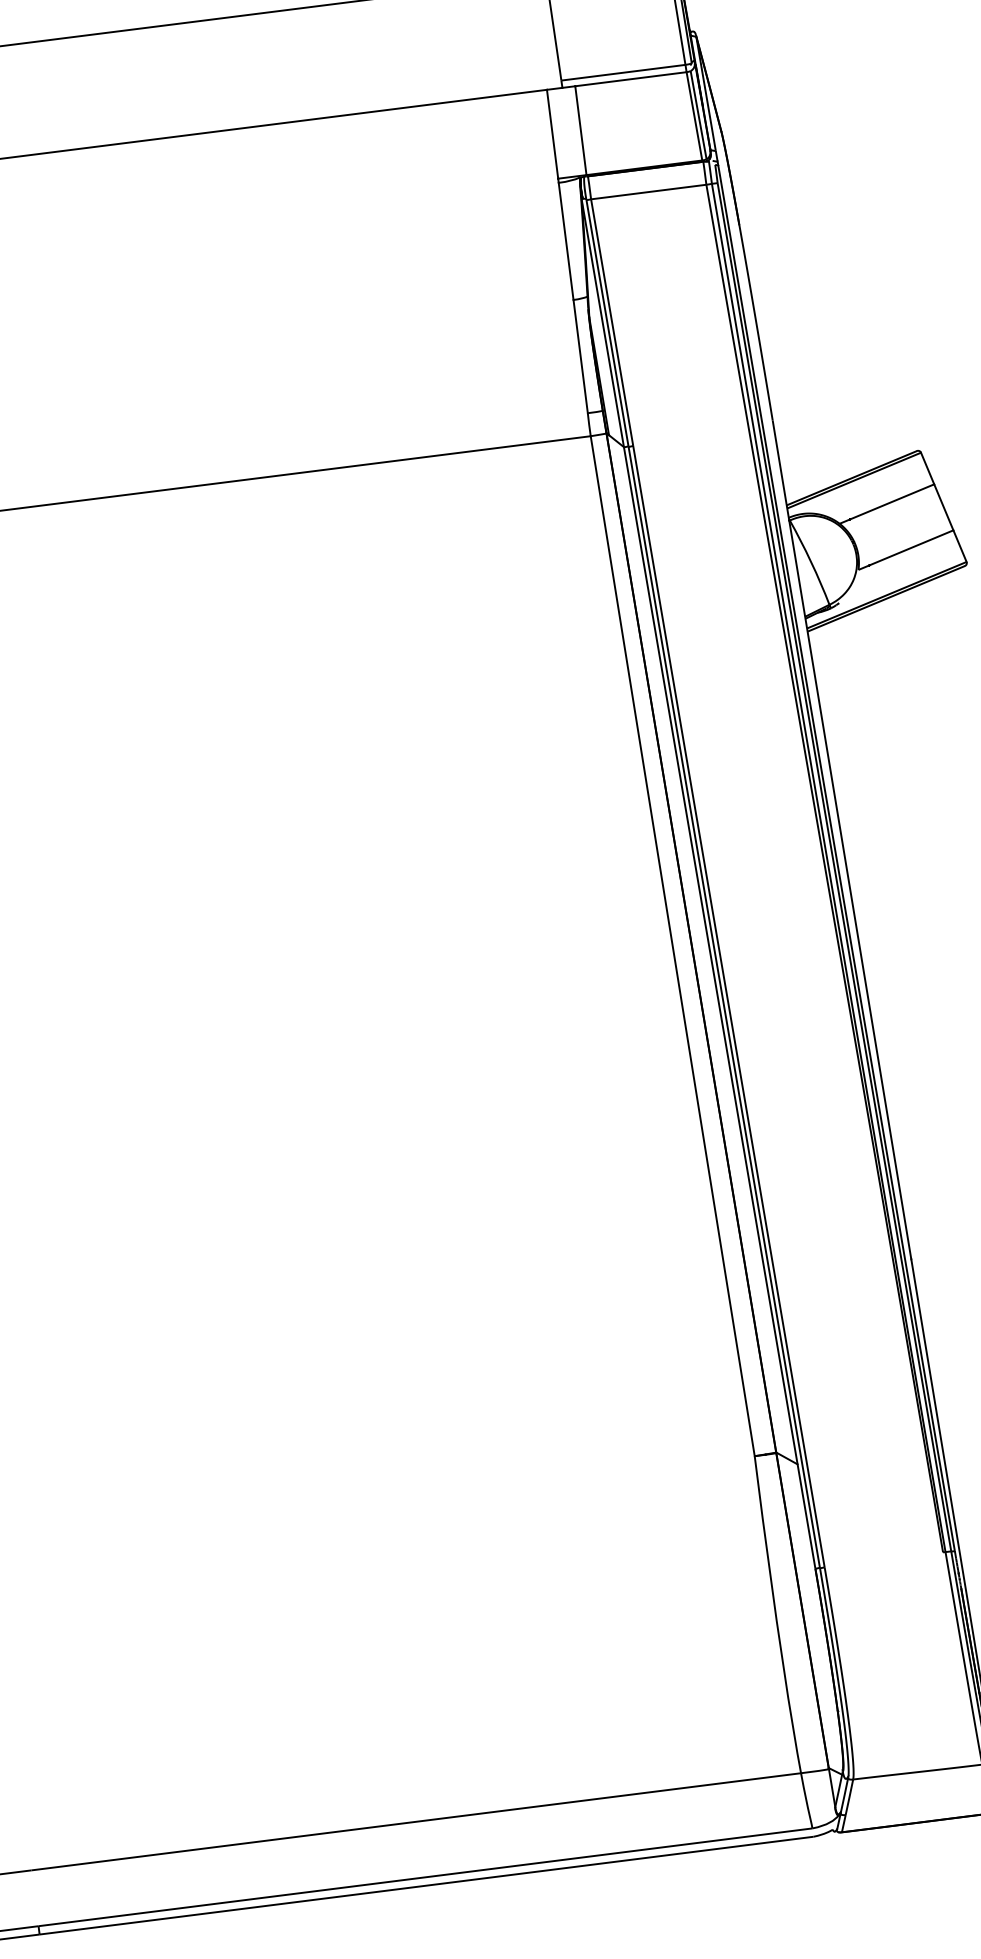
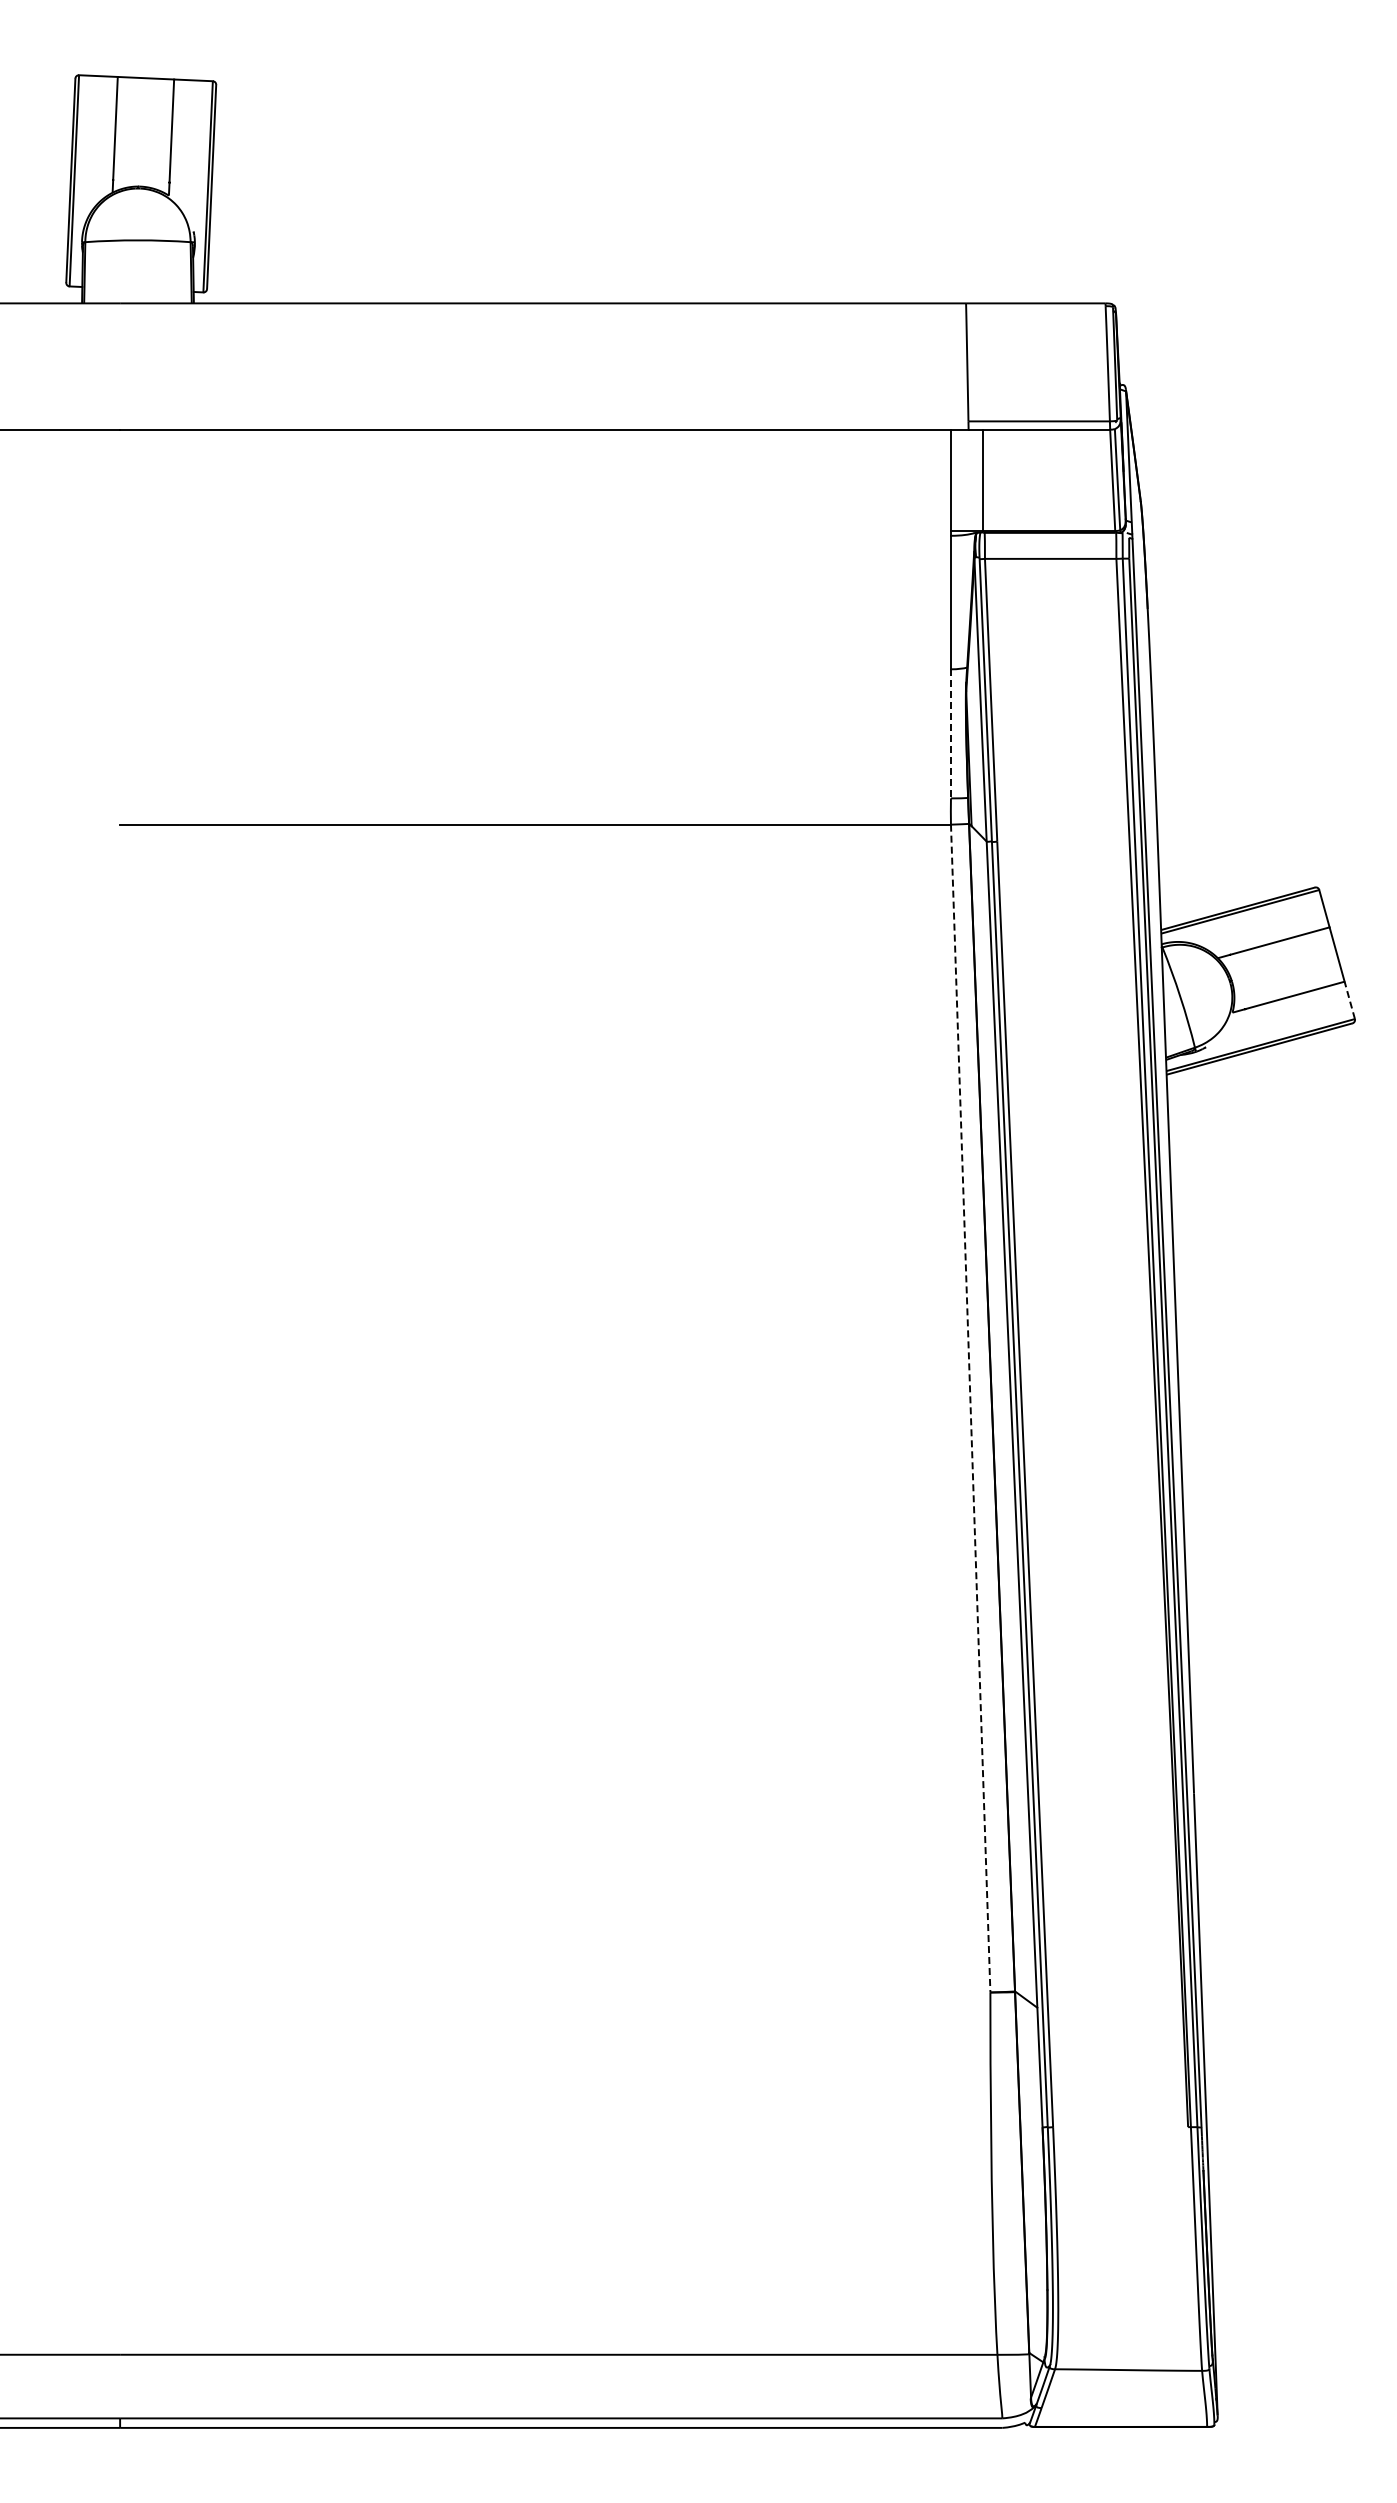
line: (580, 356) -> (950, 733), solid -> dashed
line: (959, 545) -> (1349, 999), solid -> dashed
line: (672, 947) -> (970, 1409), solid -> dashed

